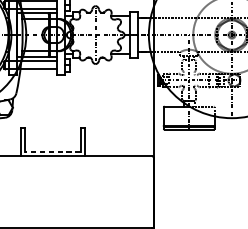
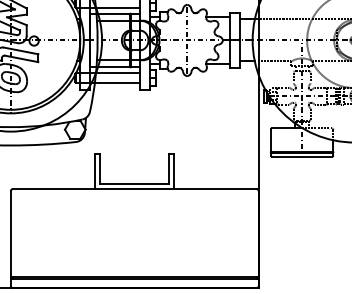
line: (52, 152) -> (134, 184), dashed -> solid

